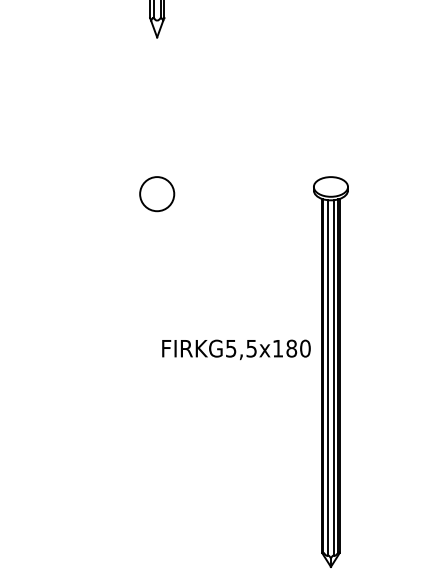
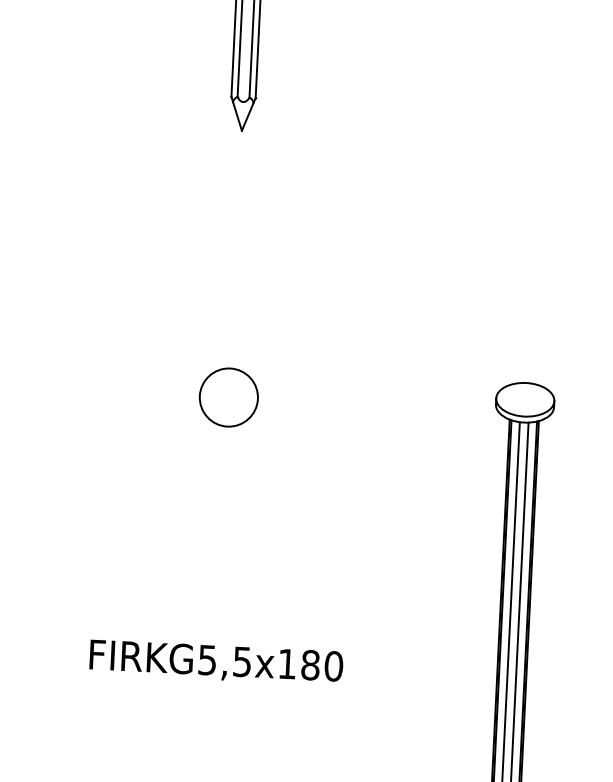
text: (236, 349) -> (216, 662), moved

